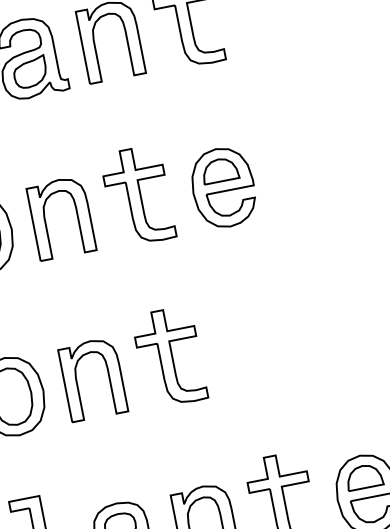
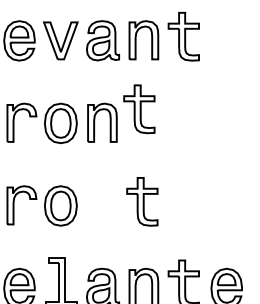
part: (223, 187) -> (185, 123), removed
part: (138, 196) -> (139, 109), moved
part: (106, 377) -> (109, 205), removed

